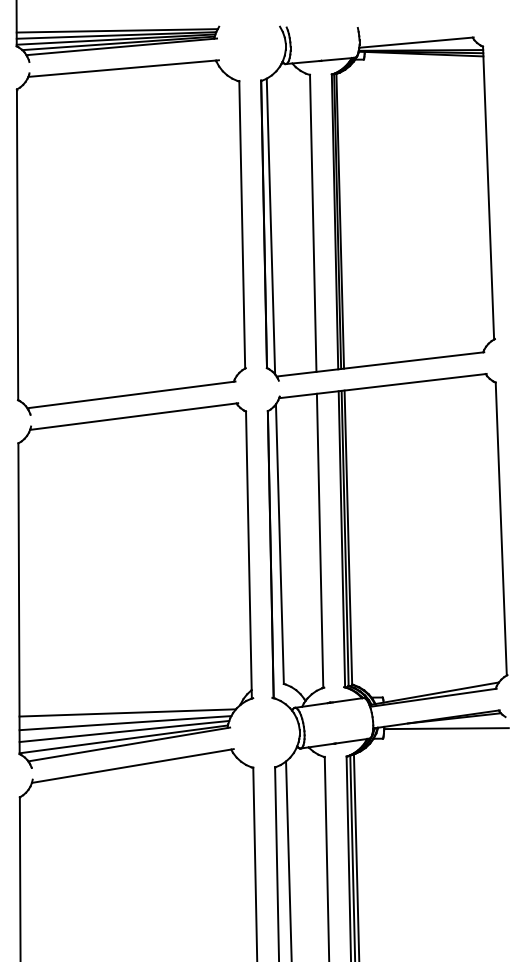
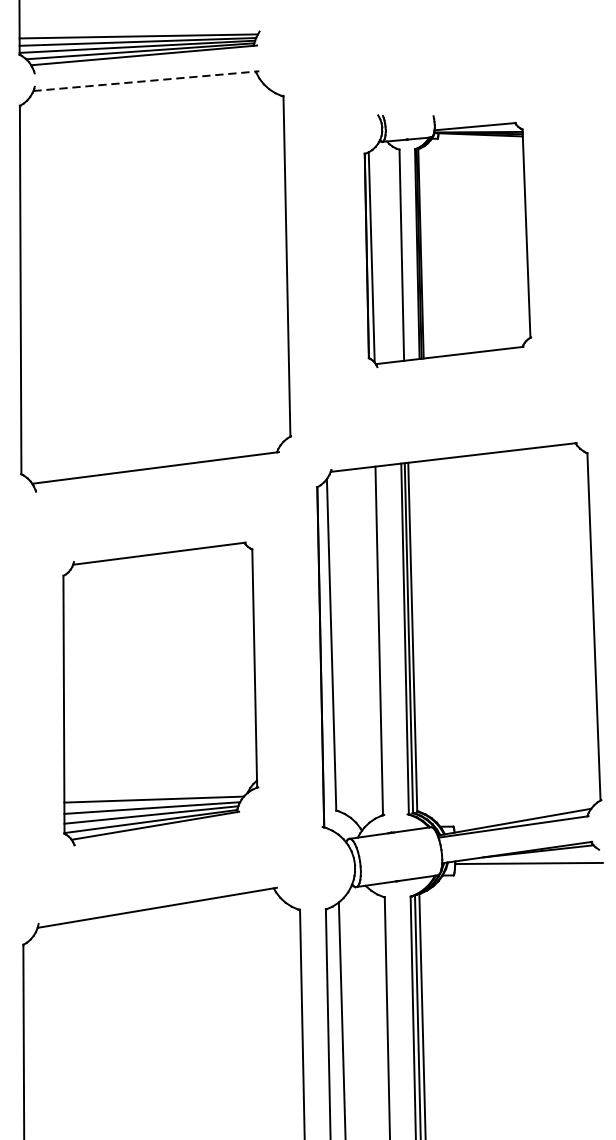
line: (123, 68) -> (146, 81), solid -> dashed
part: (377, 203) -> (447, 241), size x0.6
part: (135, 585) -> (160, 693), size x0.7

